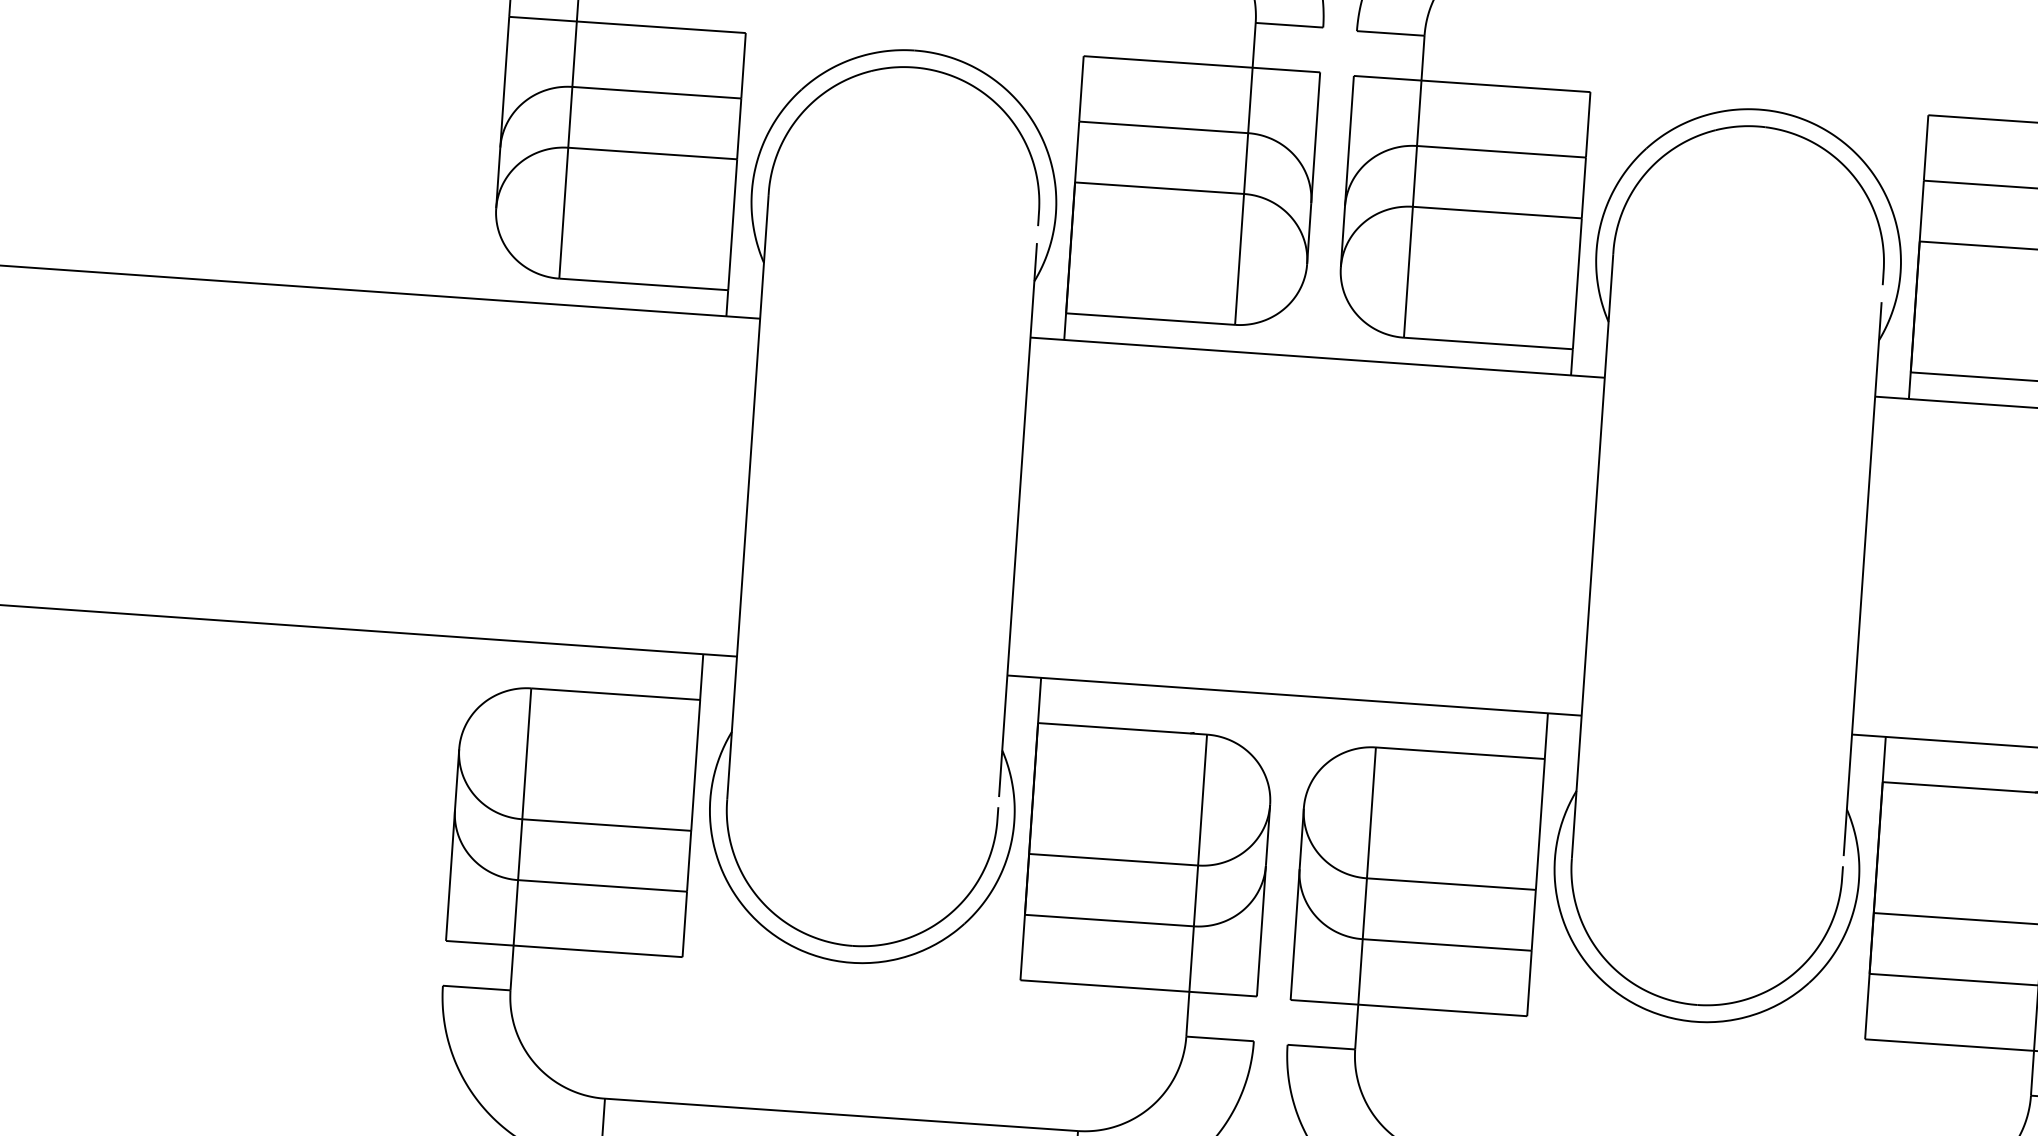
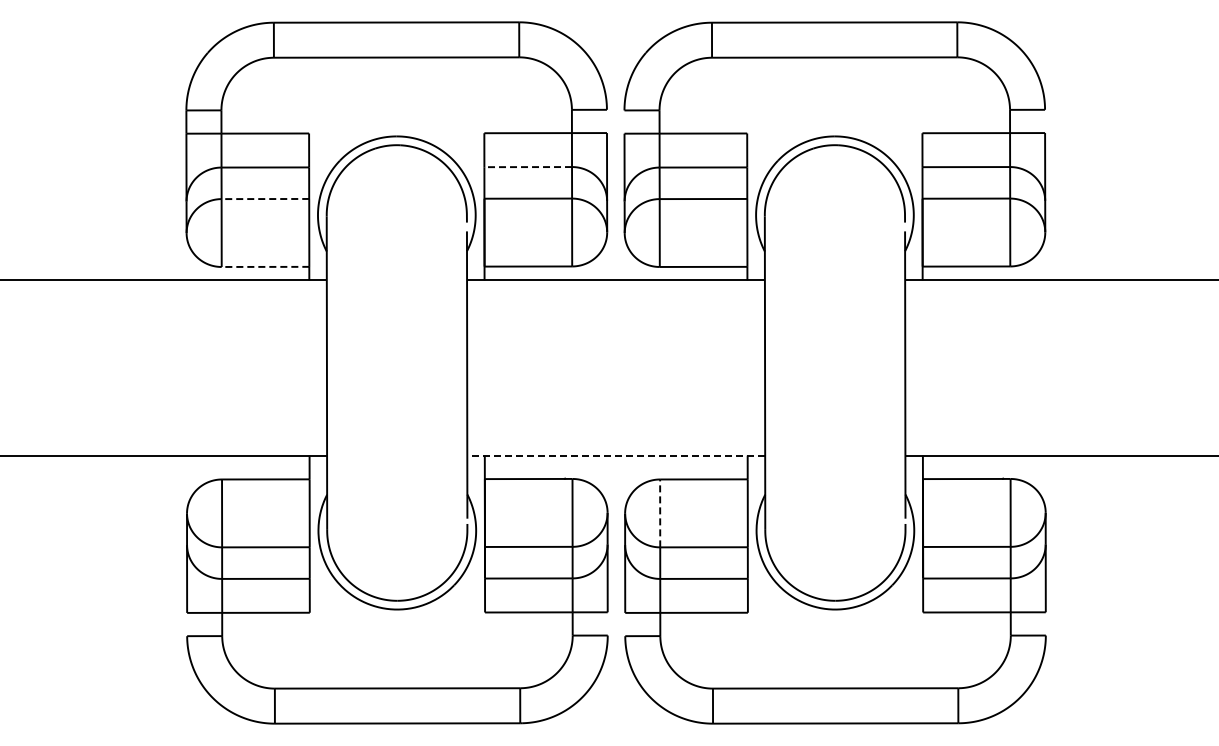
line: (1164, 128) -> (528, 167), solid -> dashed
line: (652, 154) -> (265, 199), solid -> dashed
line: (643, 283) -> (265, 266), solid -> dashed
line: (1295, 695) -> (616, 455), solid -> dashed
line: (1372, 813) -> (660, 513), solid -> dashed

